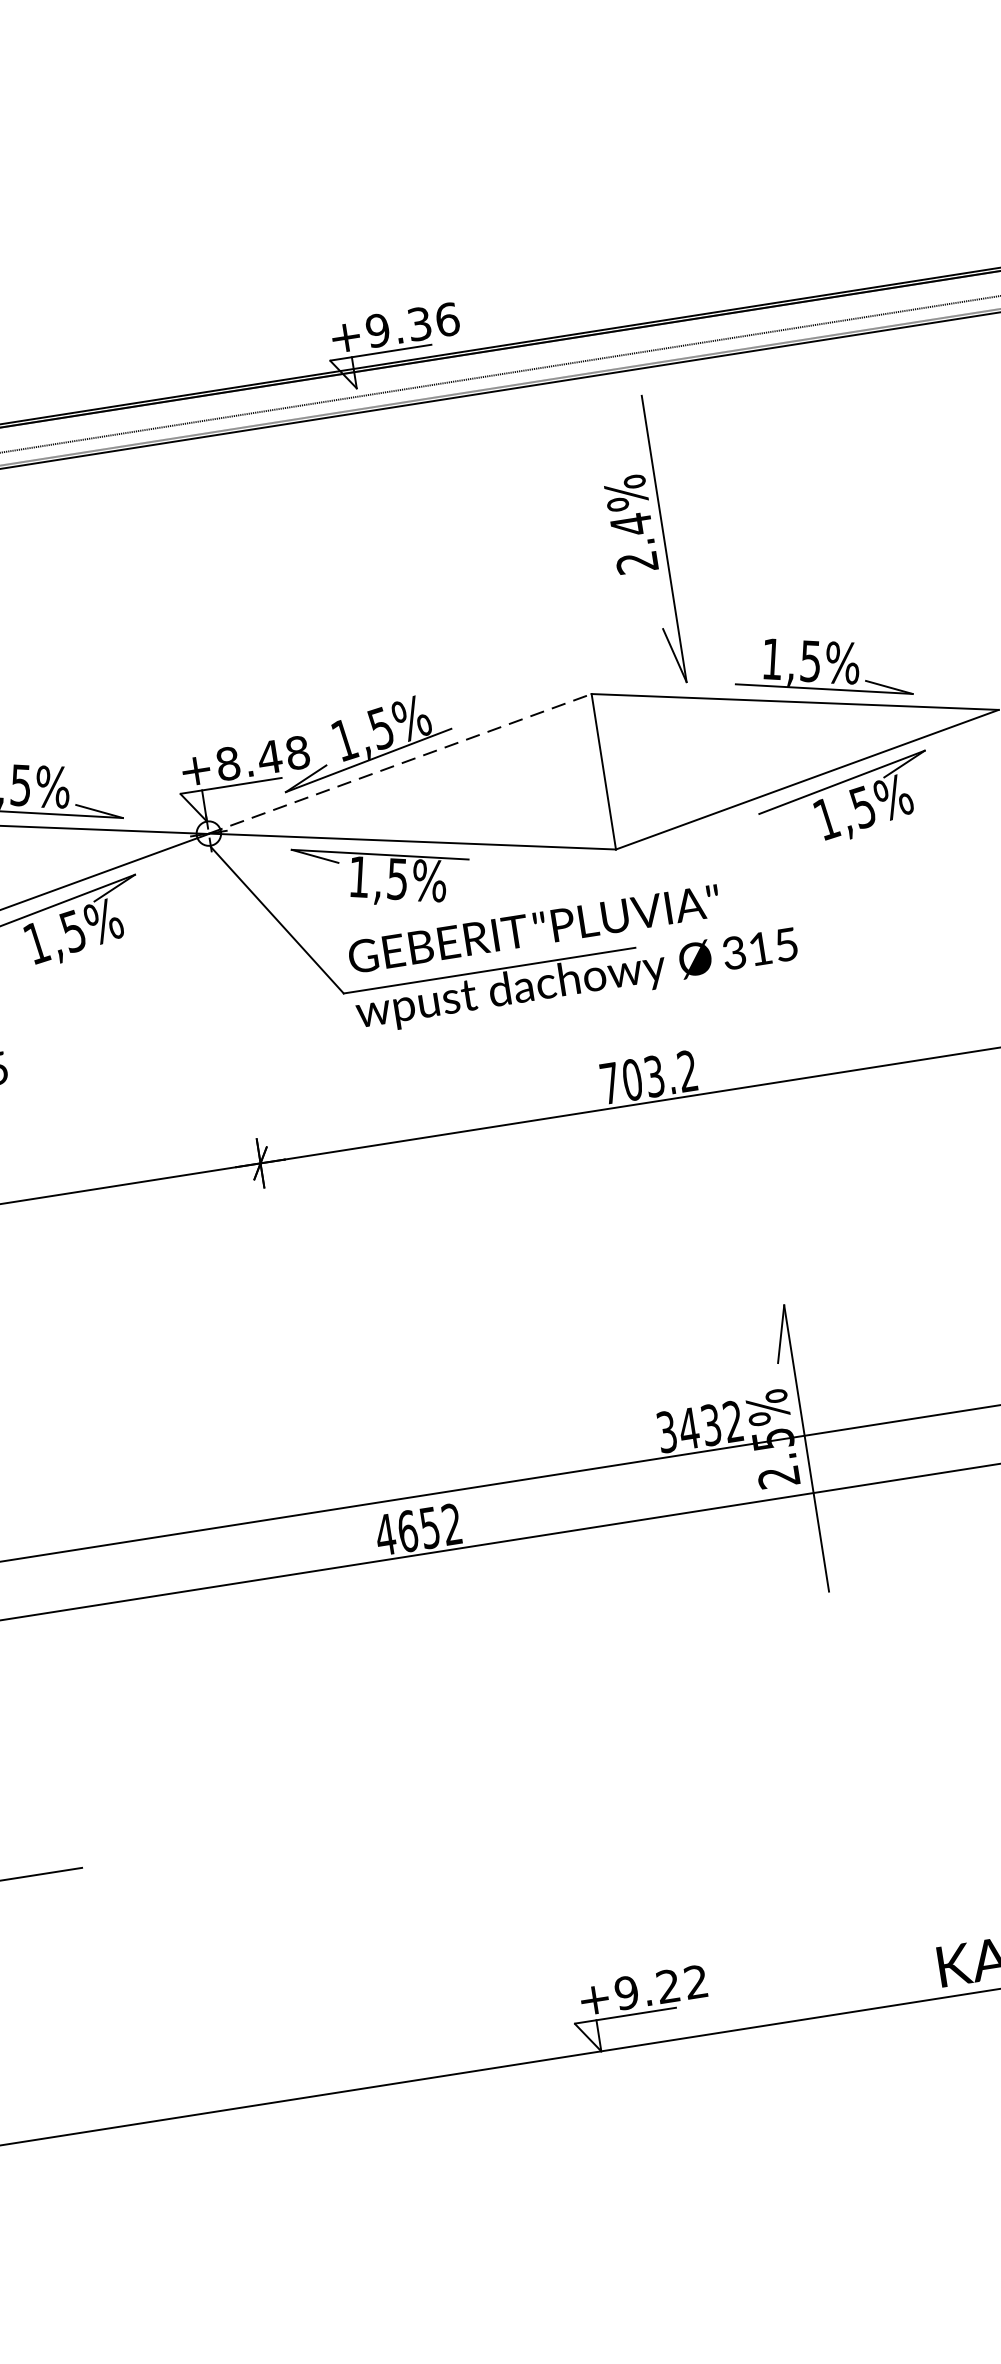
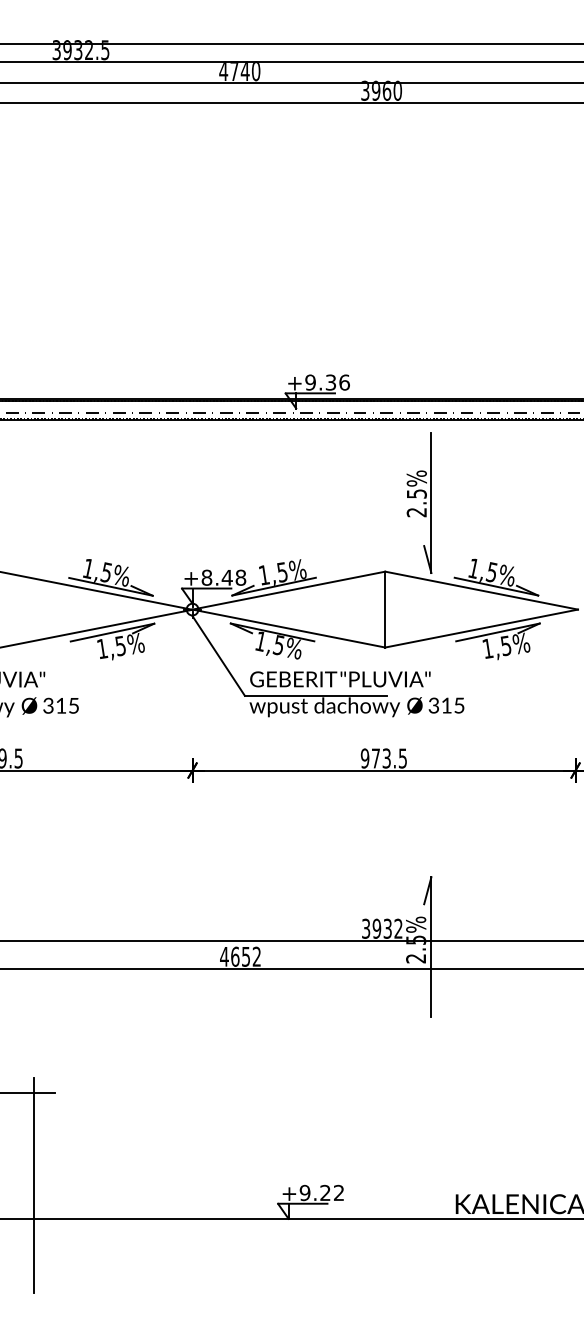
text: (630, 525) -> (416, 494), 2.4%%% -> 2.5%%%
line: (401, 763) -> (289, 590), dashed -> solid
text: (647, 1077) -> (383, 758), 703.2 -> 973.5
text: (688, 1428) -> (376, 928), 3432 -> 3932
line: (69, 2064) -> (34, 1185), added

